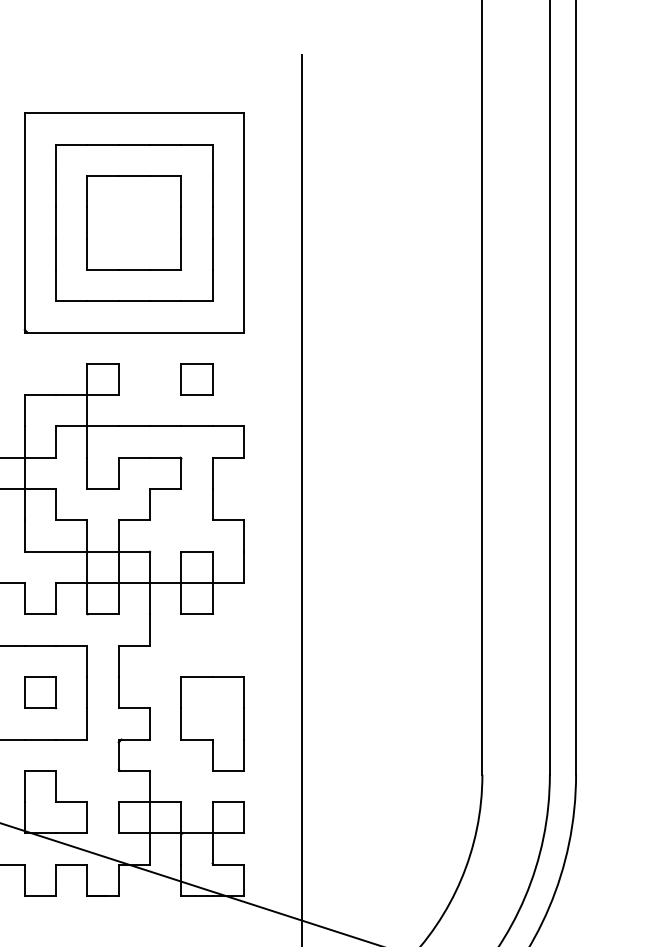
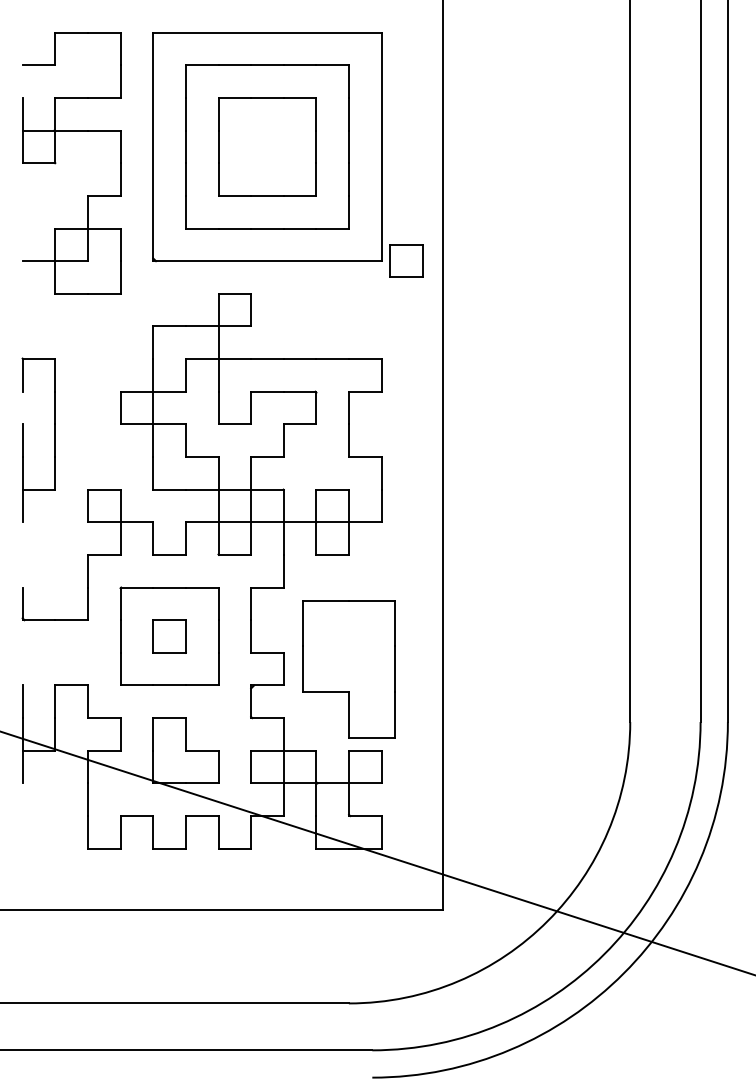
part: (196, 378) -> (406, 260), moved
part: (212, 723) -> (348, 668), size x1.4

